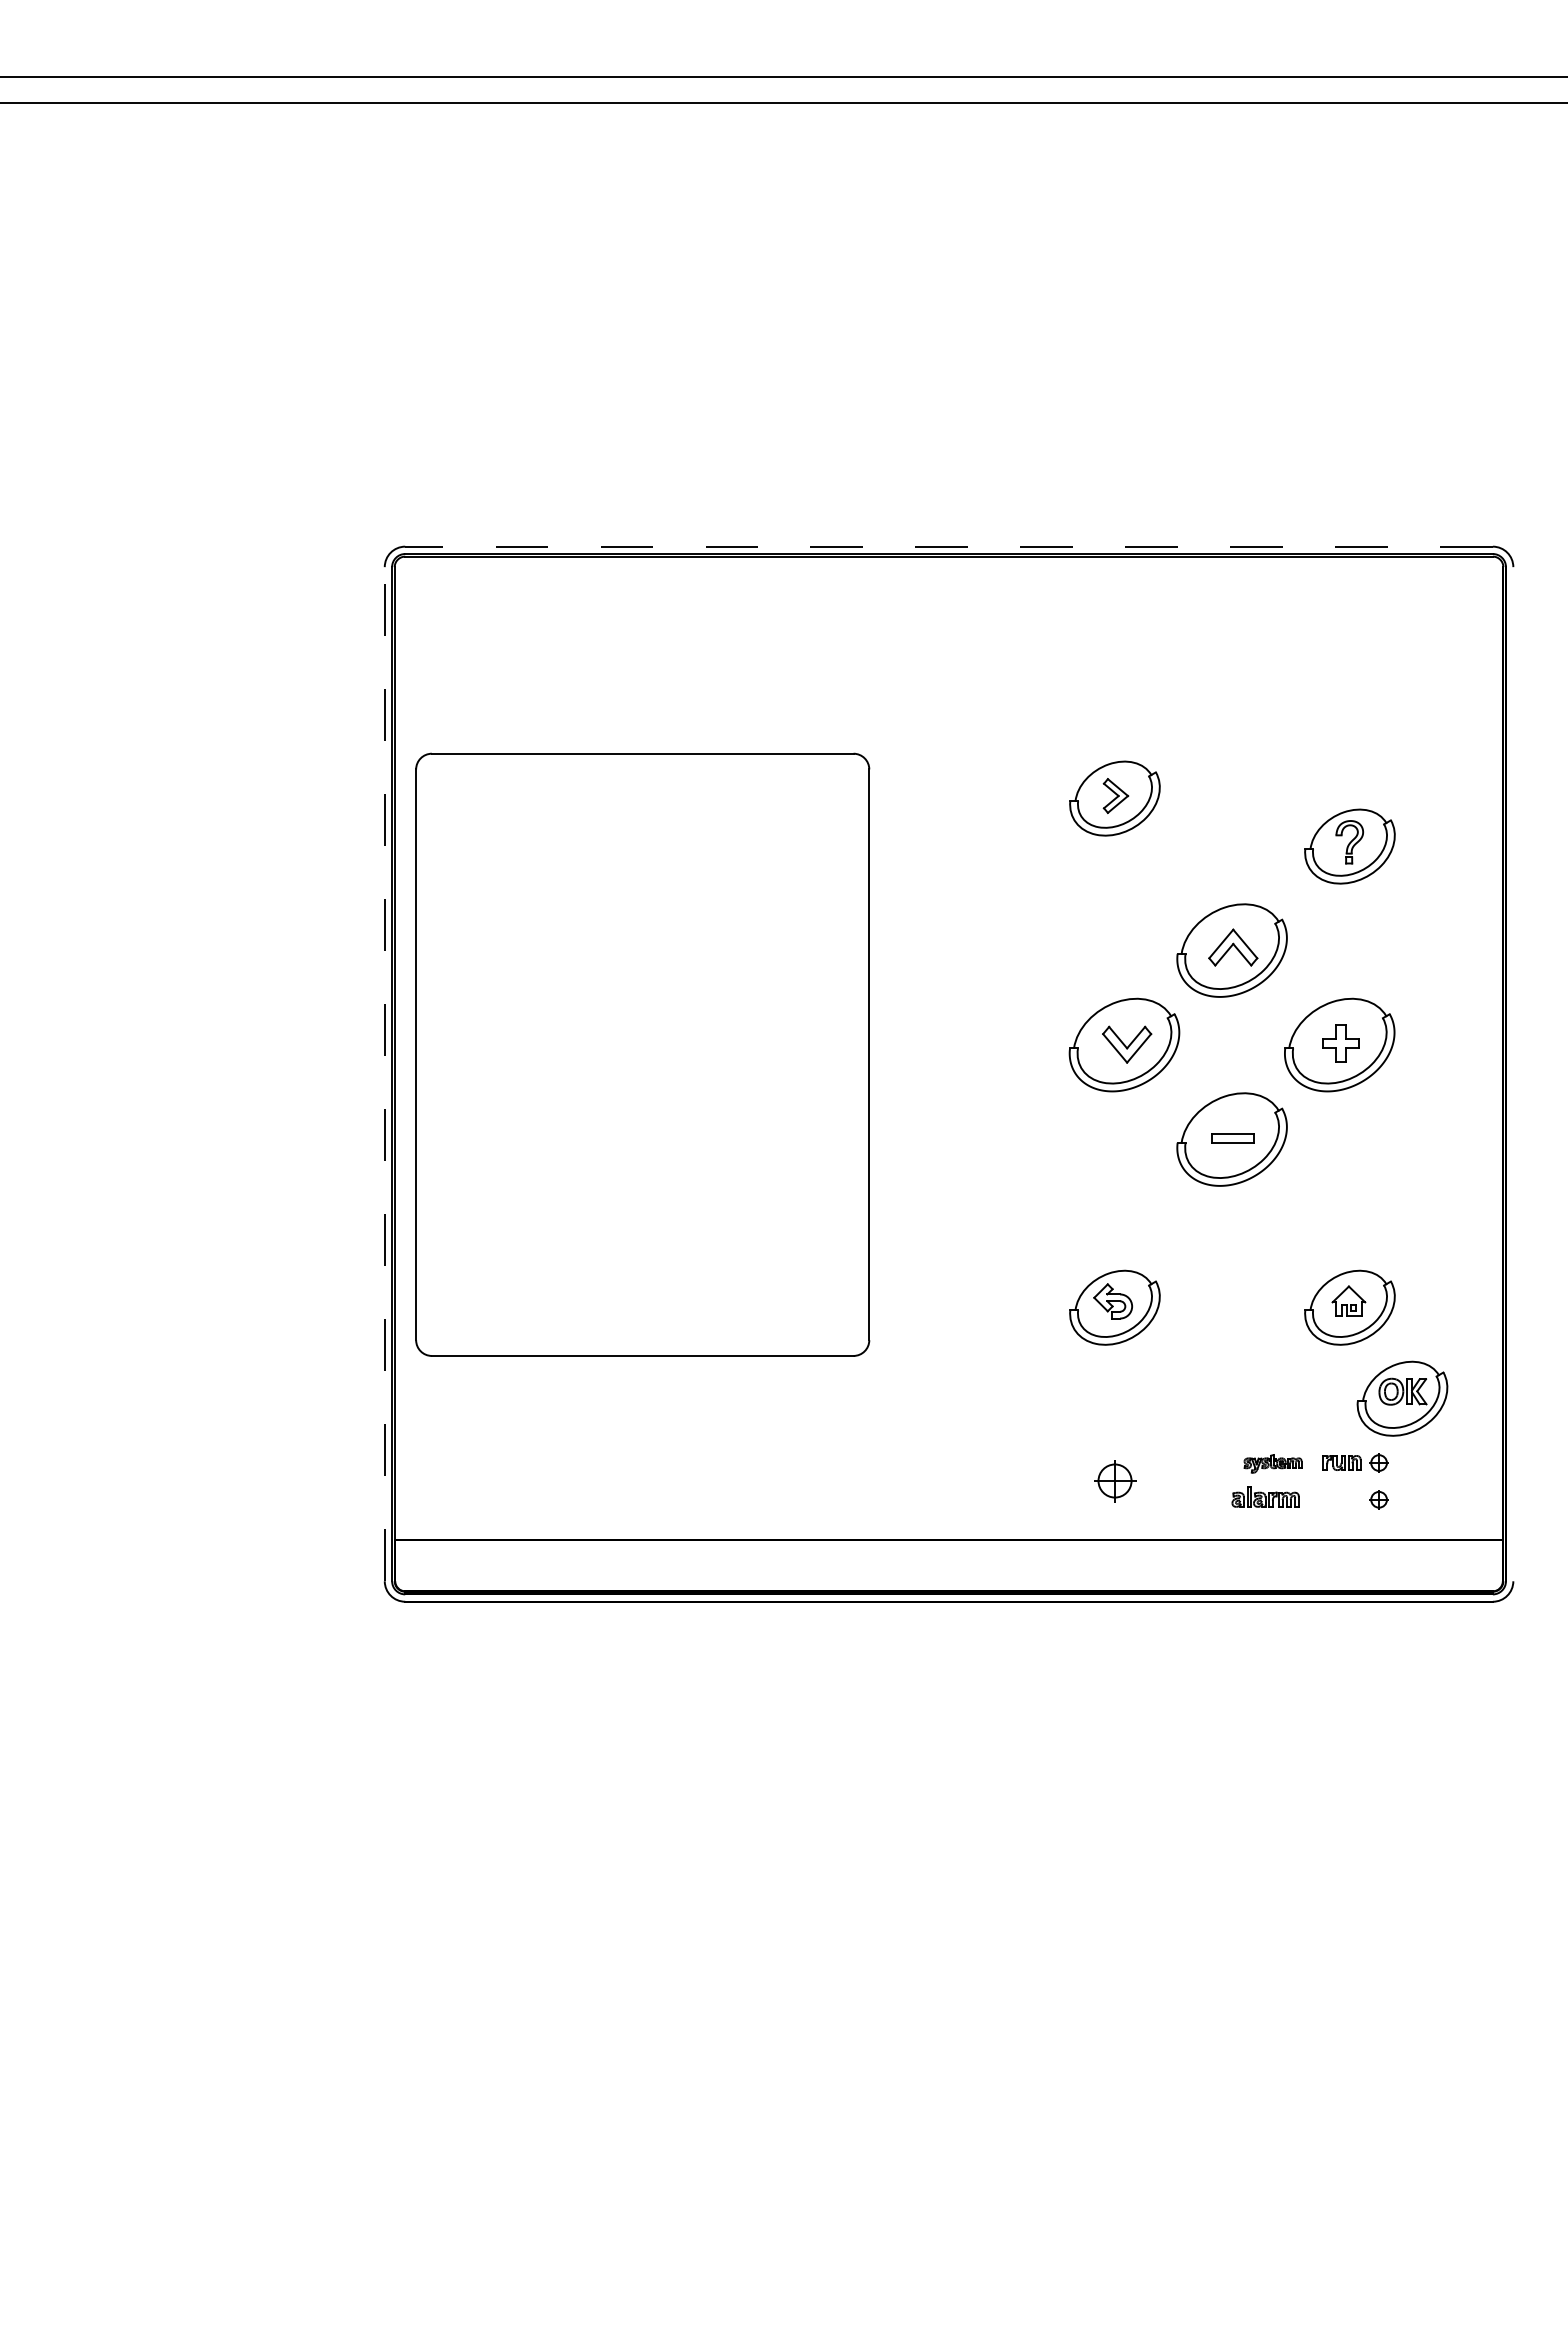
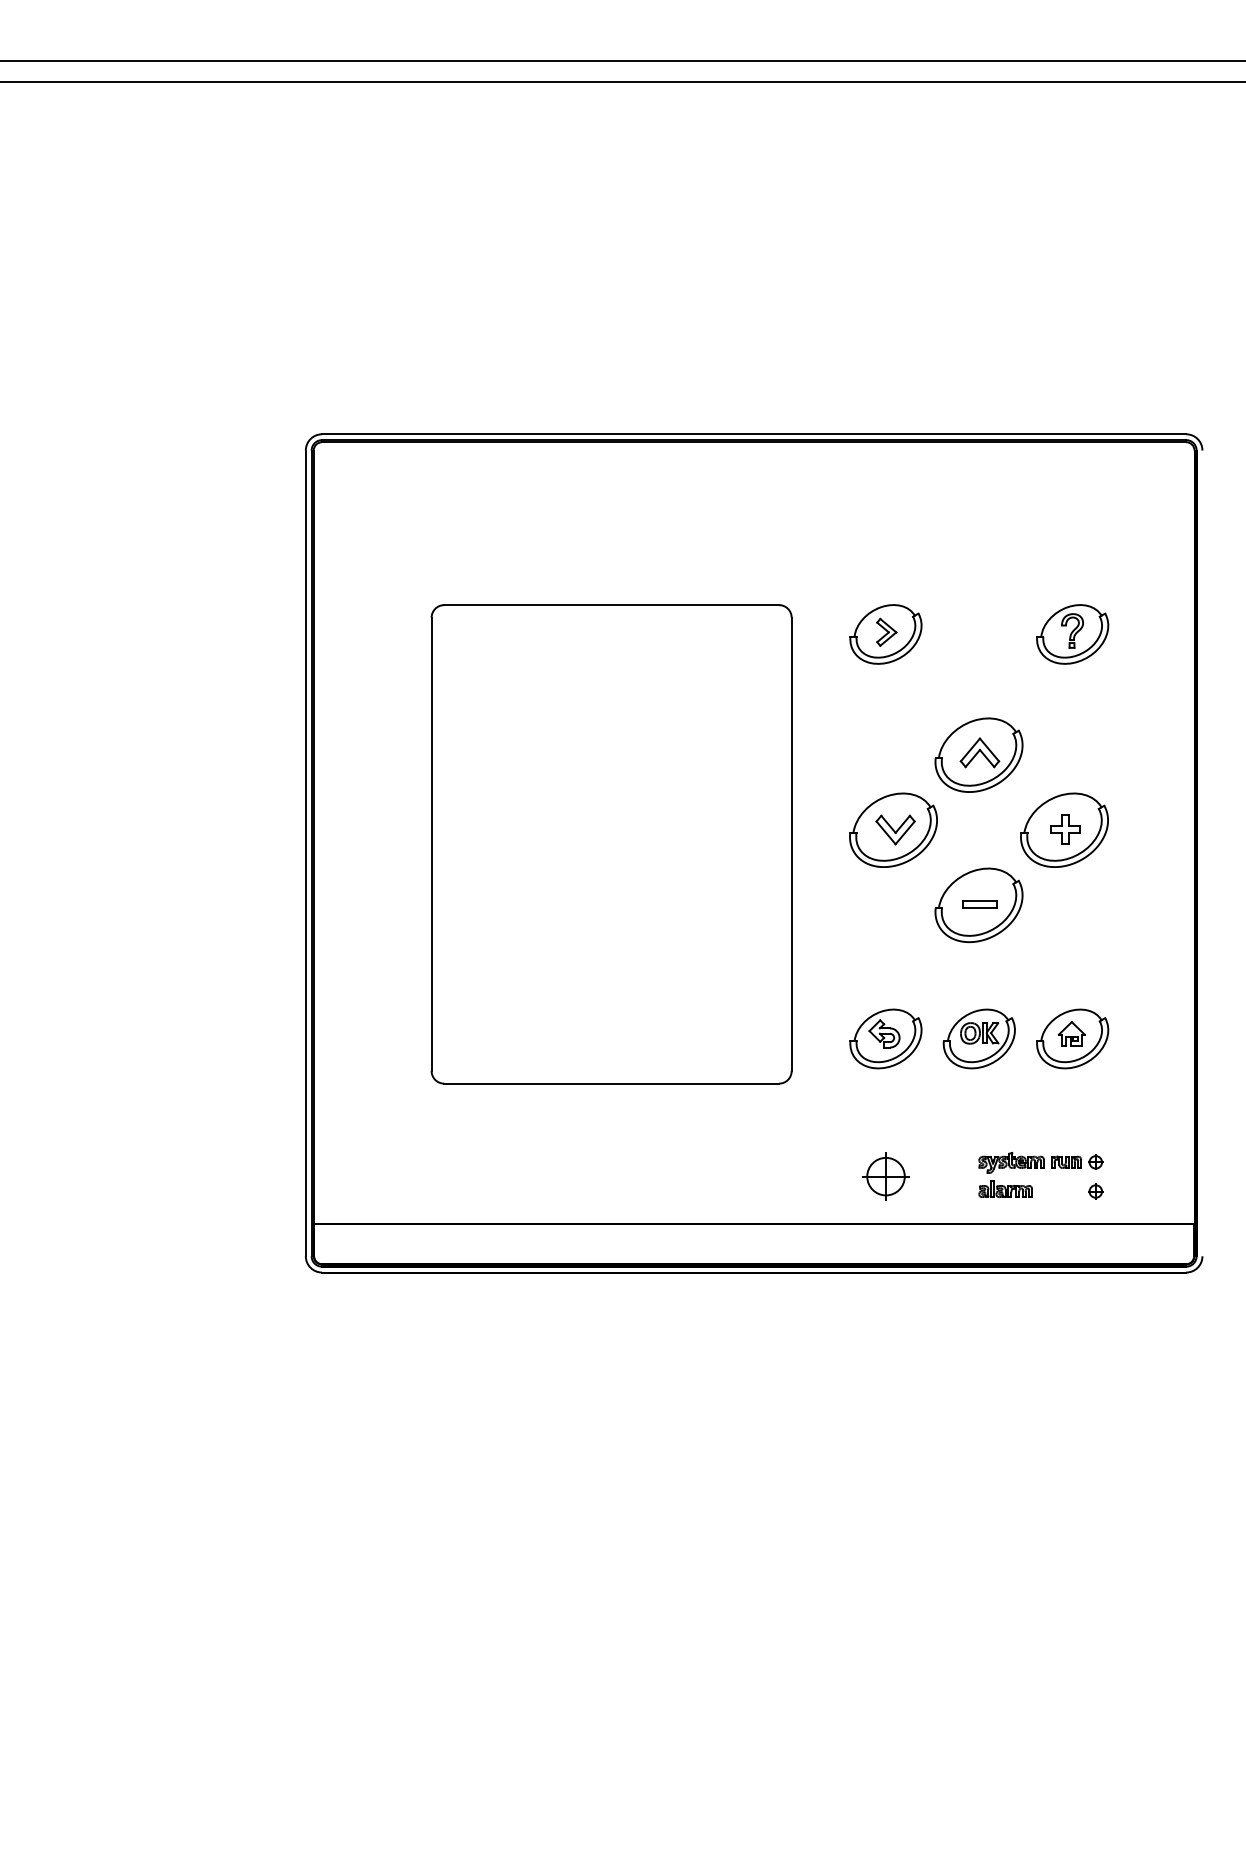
line: (949, 546) -> (754, 434), dashed -> solid
part: (1349, 846) -> (1072, 634), moved
part: (642, 1054) -> (611, 844), moved
line: (384, 1073) -> (305, 852), dashed -> solid
part: (1402, 1398) -> (979, 1038), moved
part: (1272, 1463) -> (1011, 1162), size x1.43
part: (1114, 1480) -> (885, 1176), size x1.43

